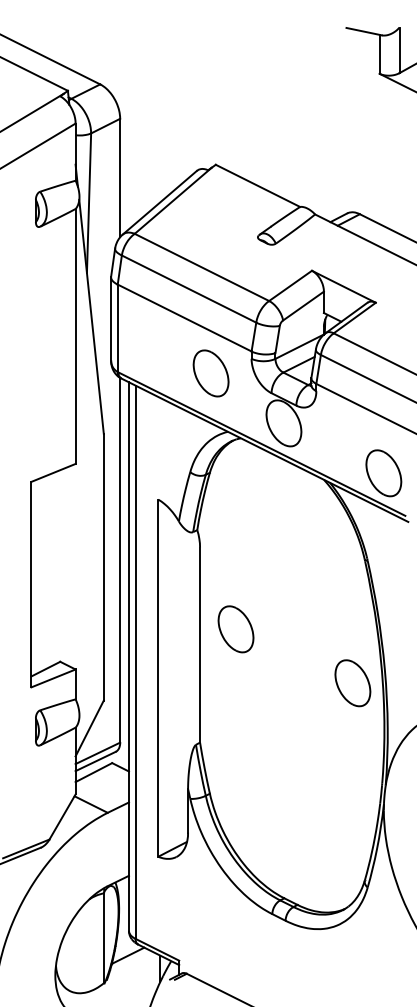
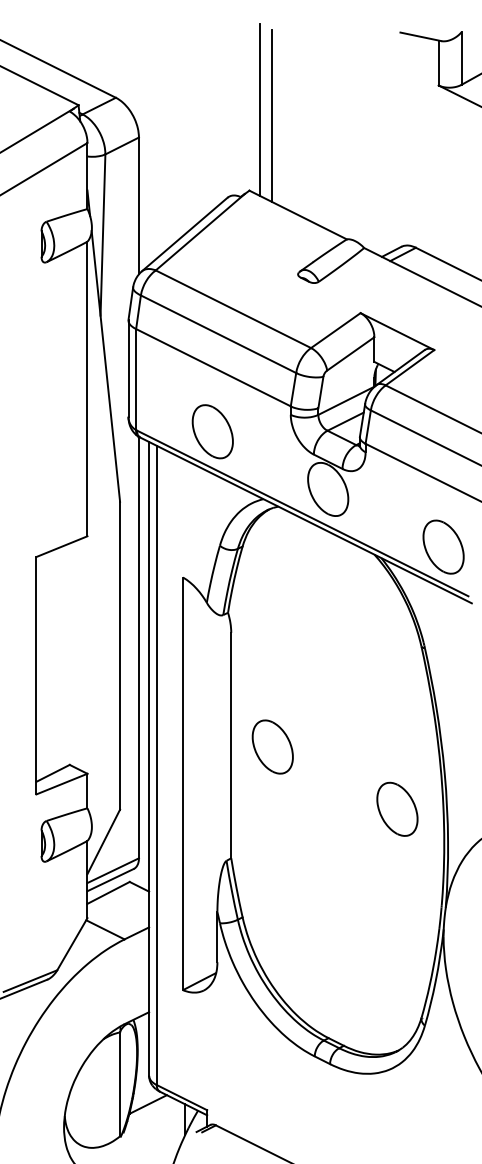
line: (224, 94) -> (259, 109), added
line: (235, 100) -> (272, 116), added
part: (210, 373) -> (212, 431), moved
part: (235, 629) -> (272, 747), moved
part: (352, 683) -> (396, 809), moved

